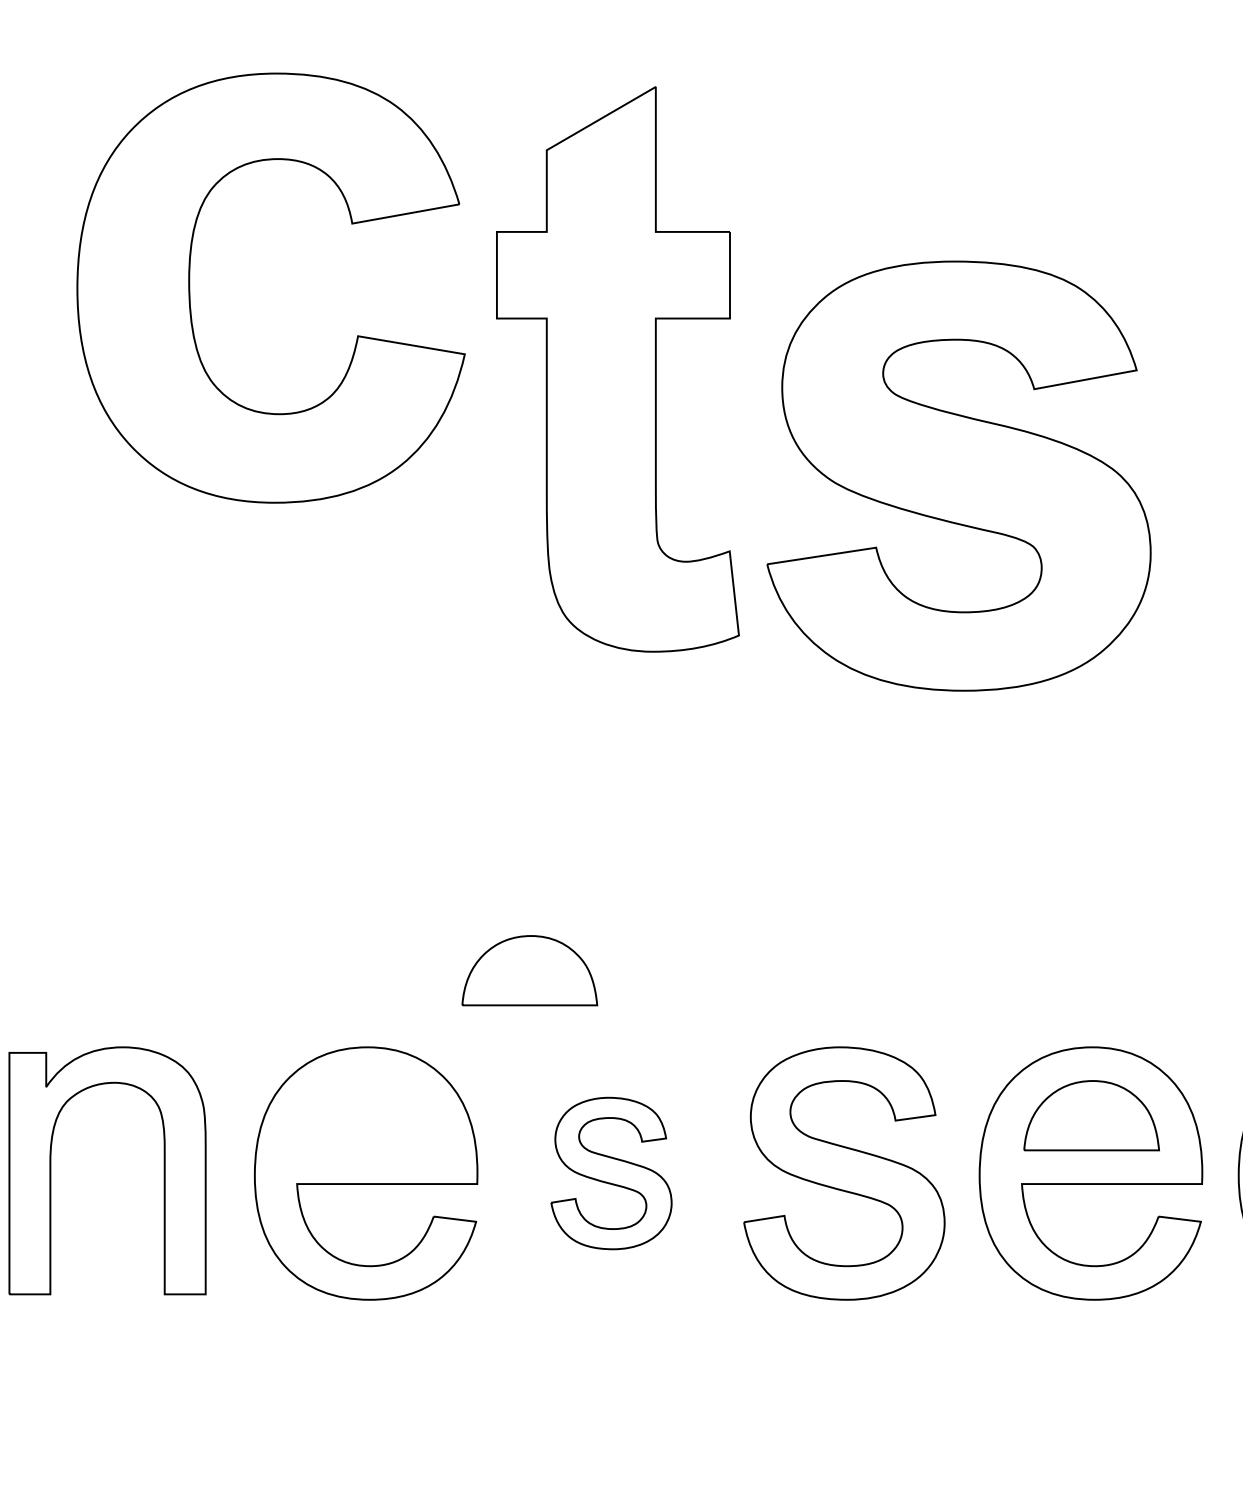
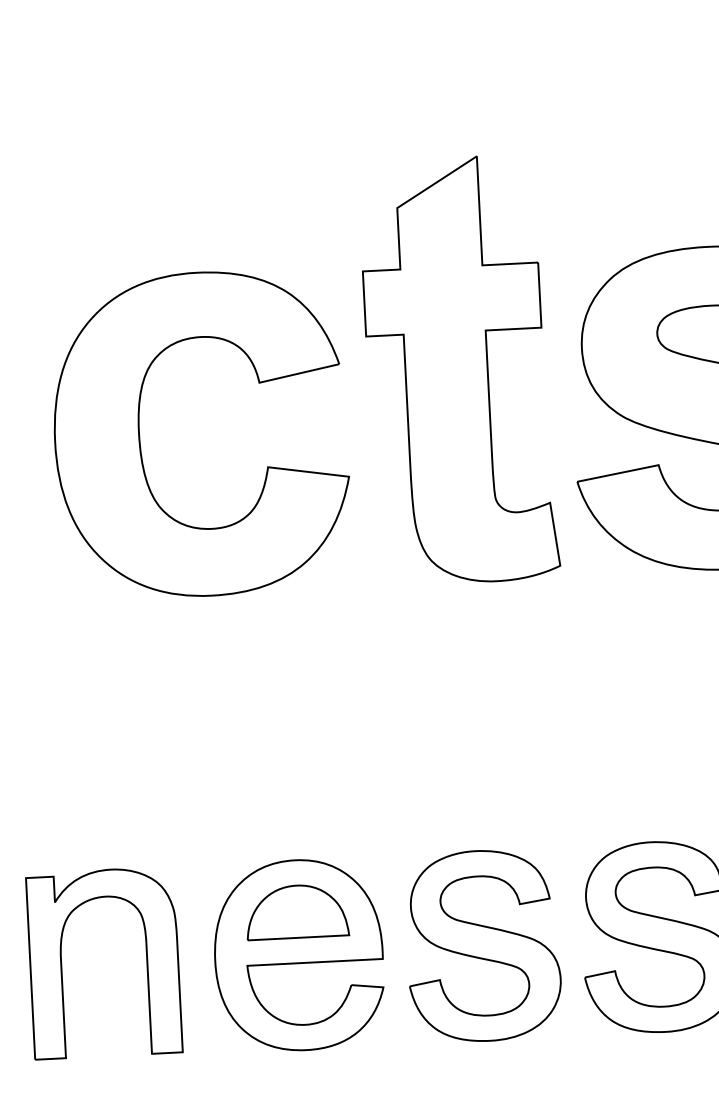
part: (190, 287) -> (140, 436), moved
part: (617, 369) -> (458, 370), moved
part: (529, 970) -> (296, 911), moved
part: (611, 1173) -> (483, 945), size x1.67

